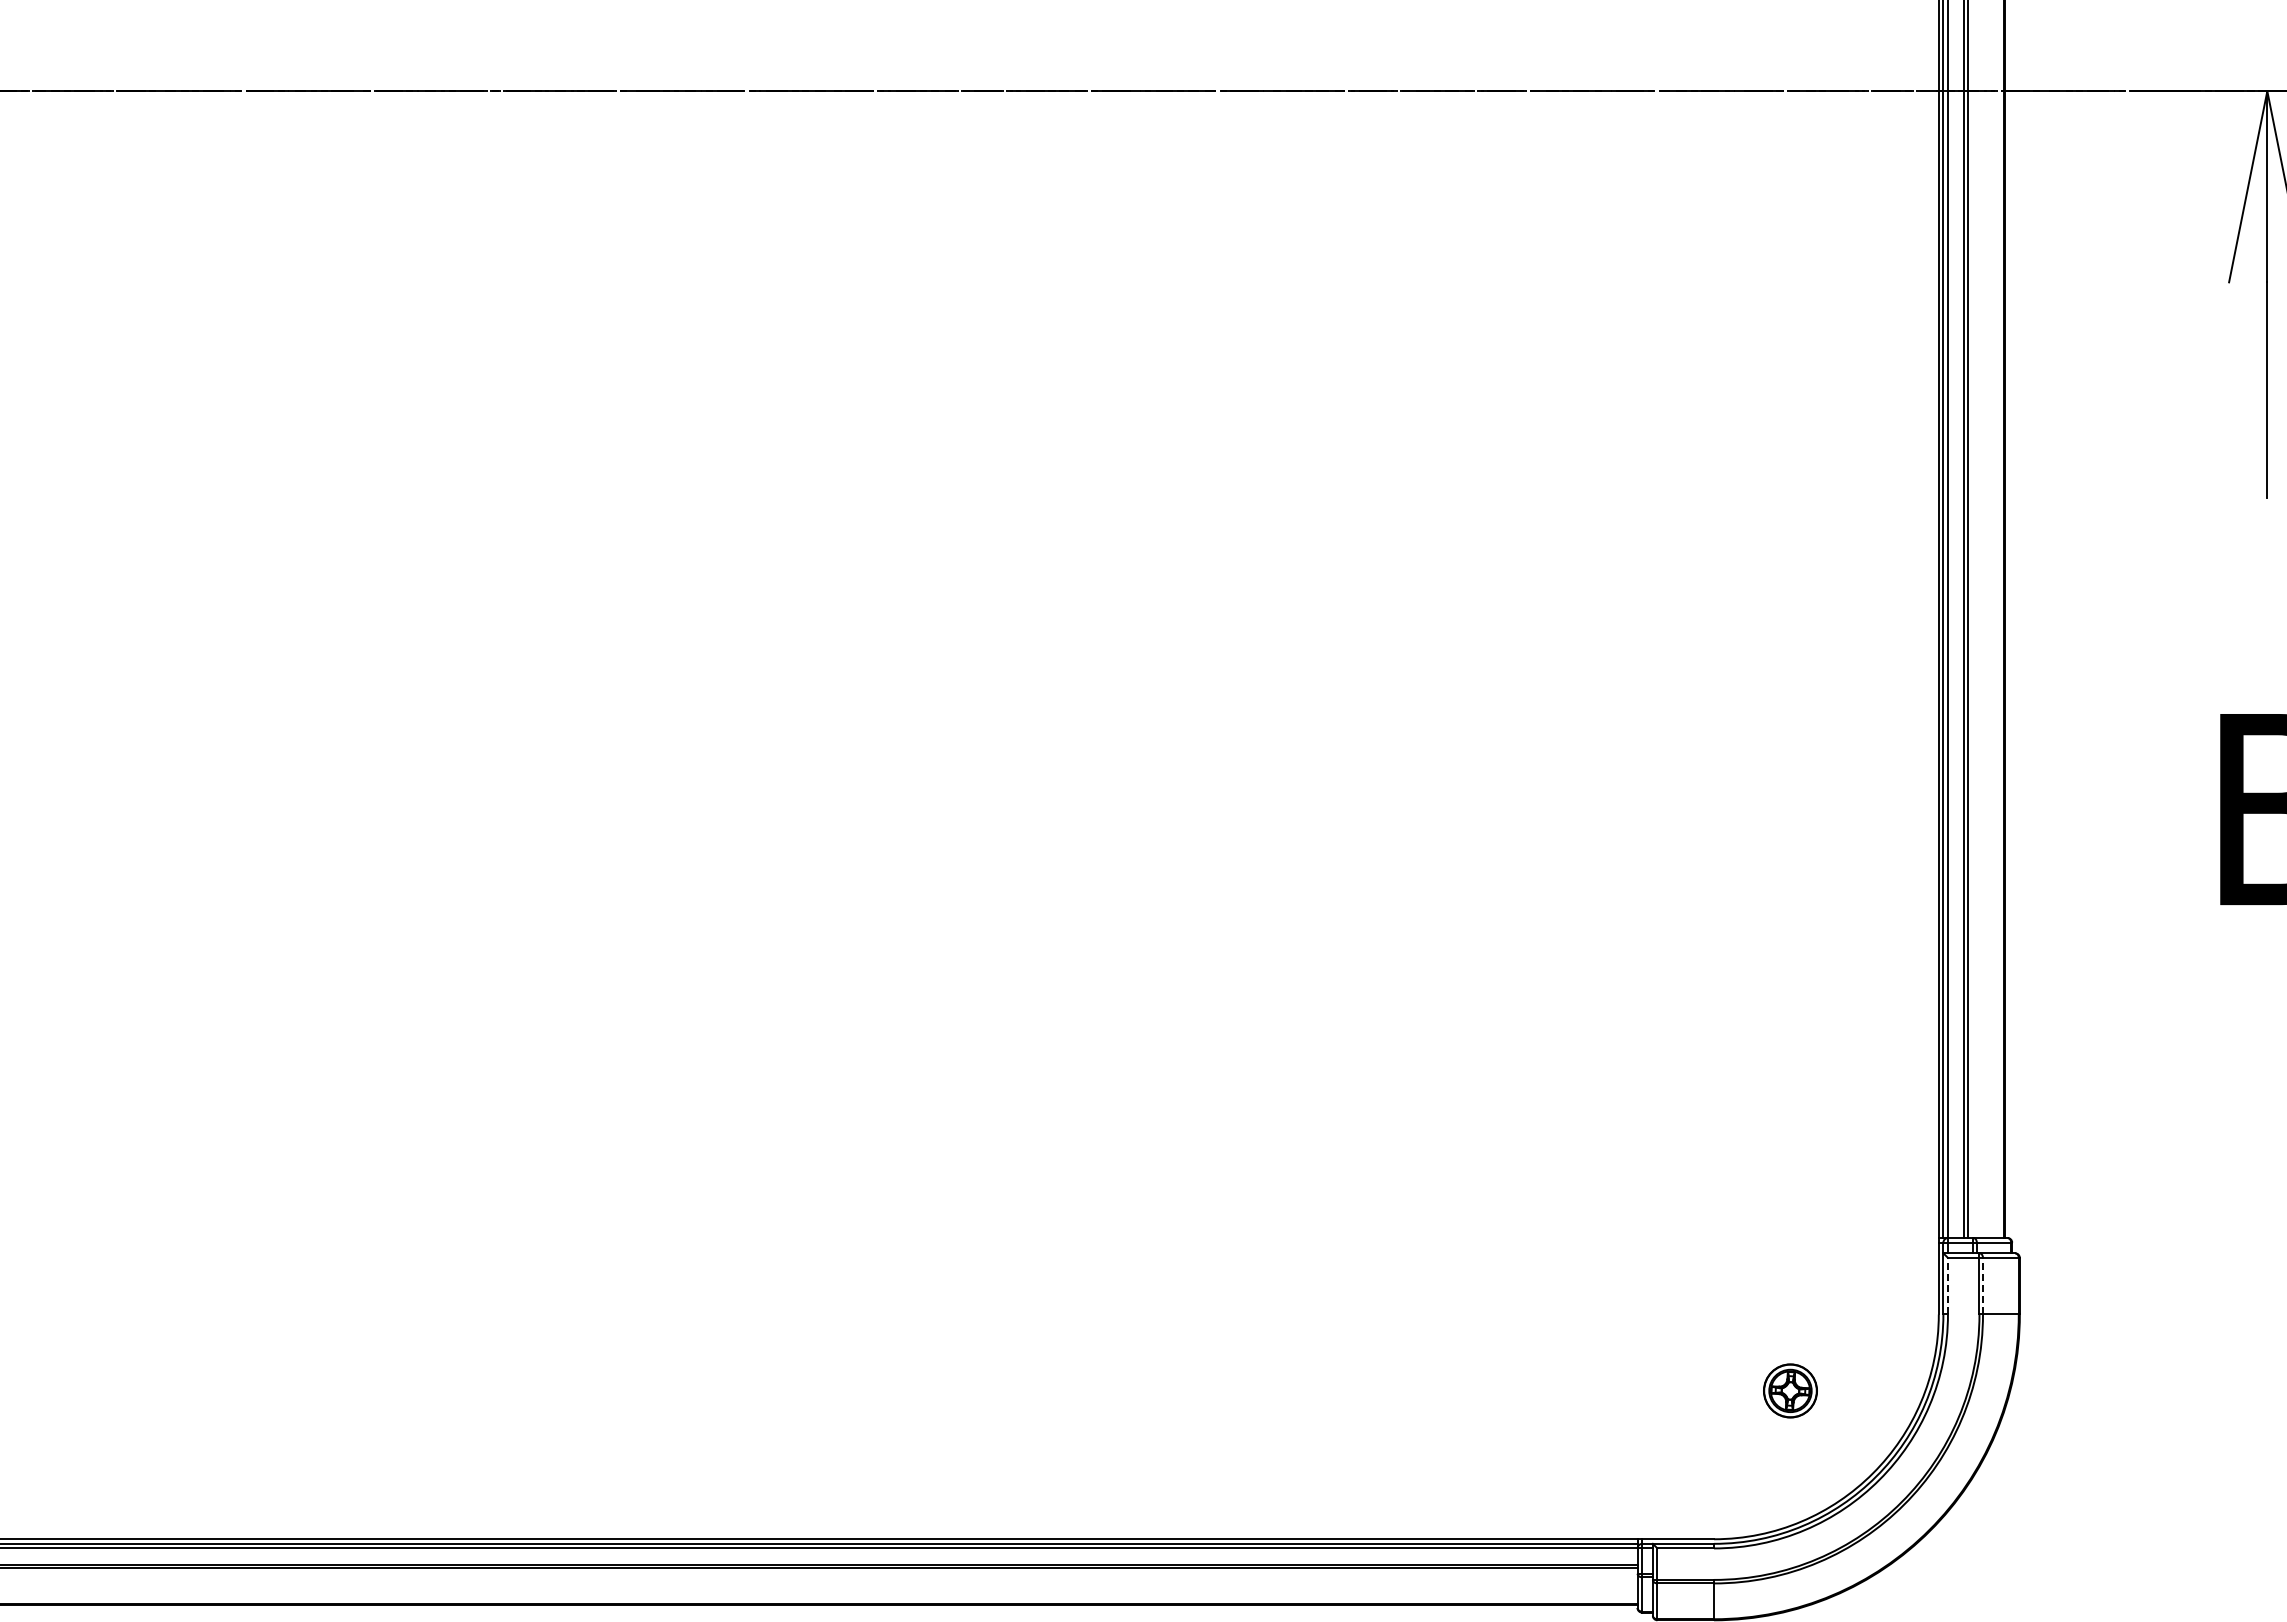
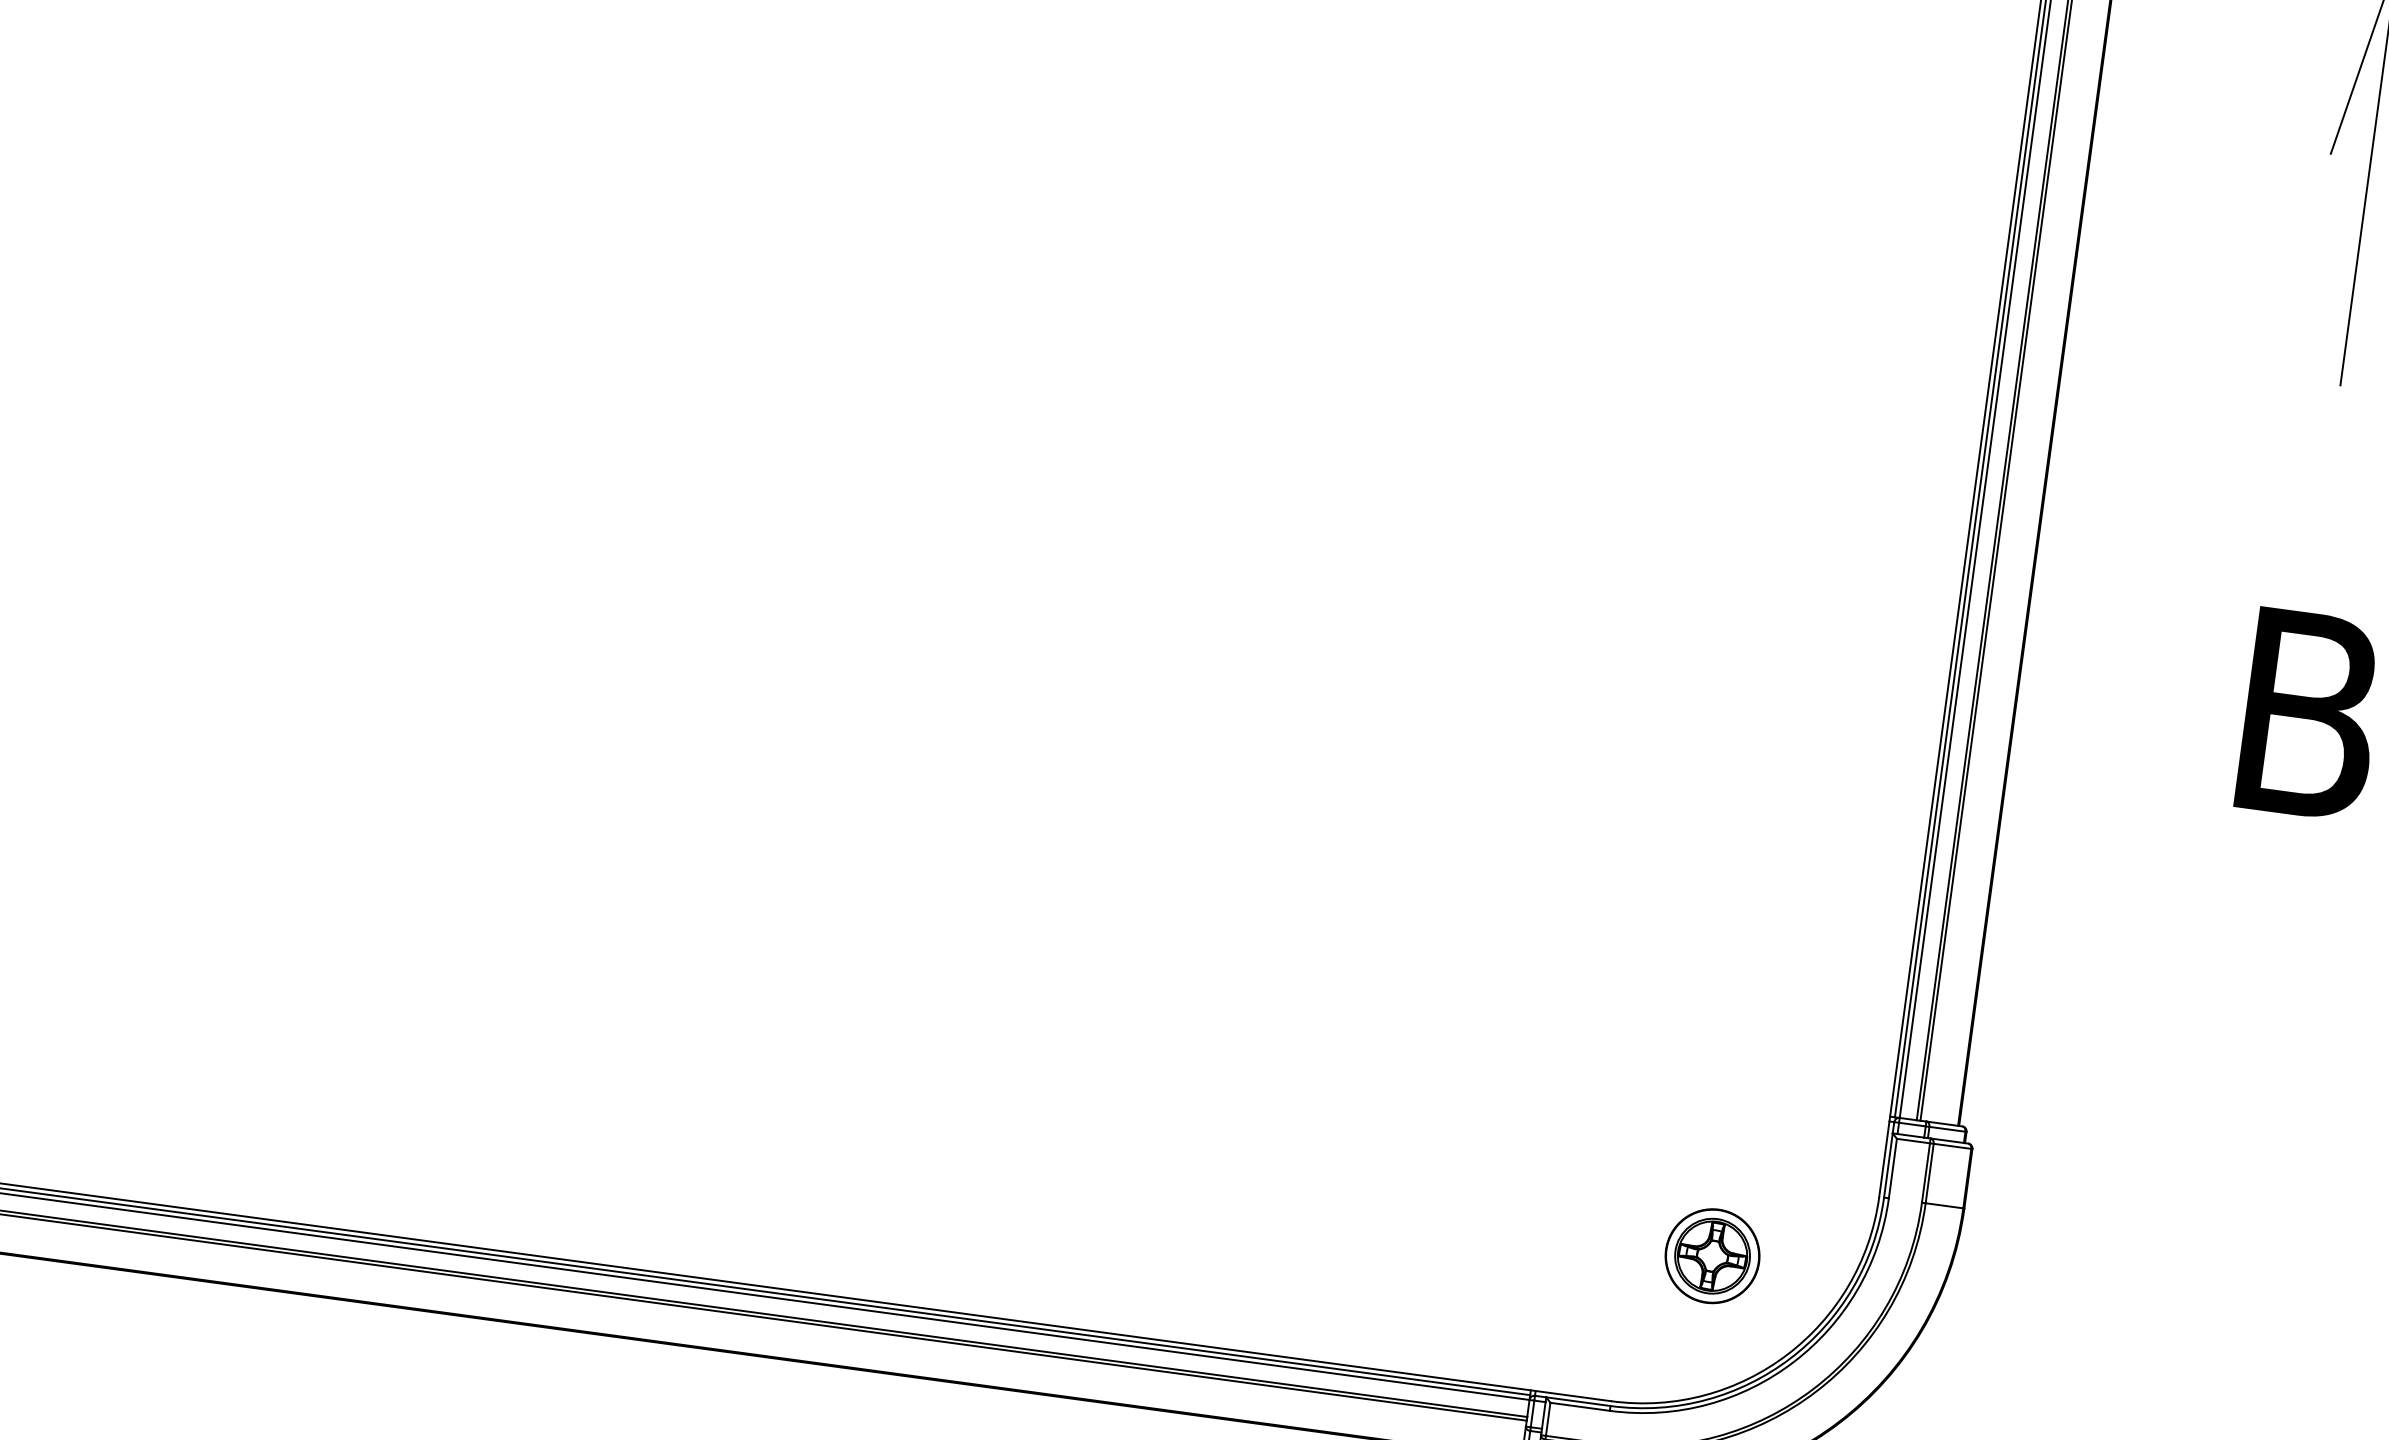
line: (1947, 1285) -> (1892, 1167), dashed -> solid
line: (1983, 1285) -> (1930, 1172), dashed -> solid
part: (1790, 1390) -> (1712, 1255), size x1.67

